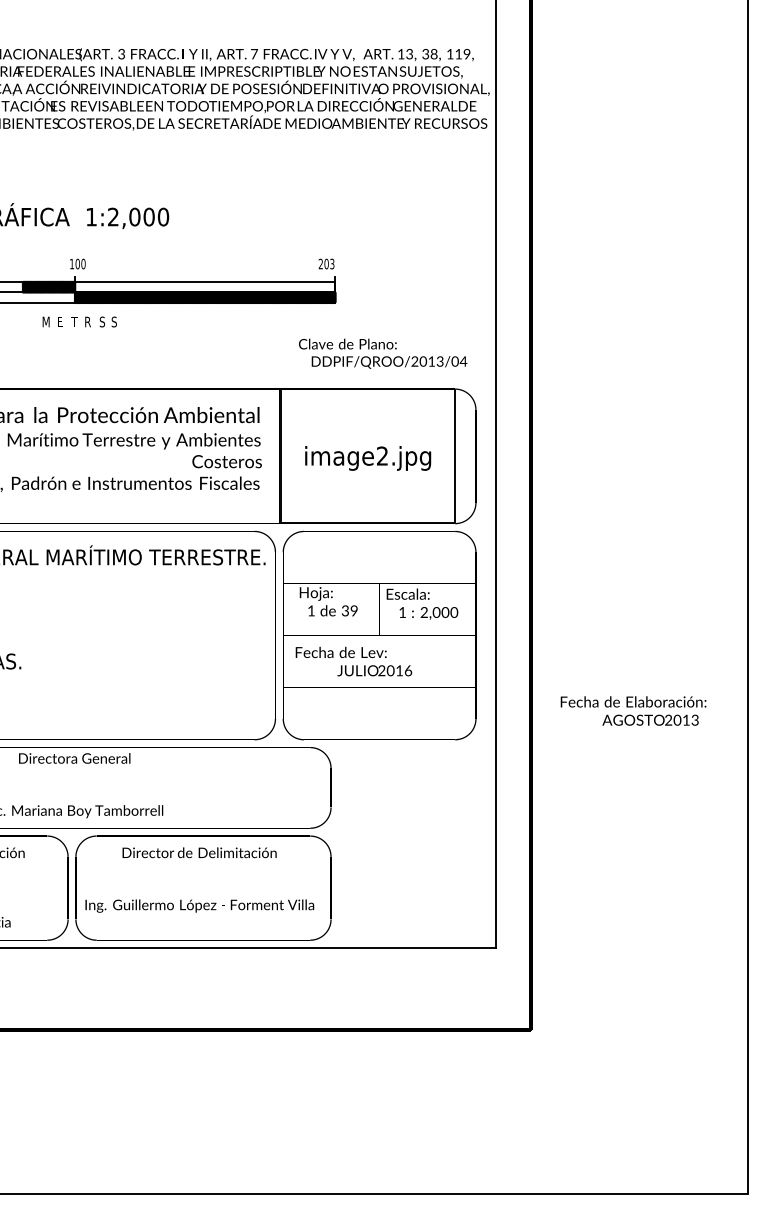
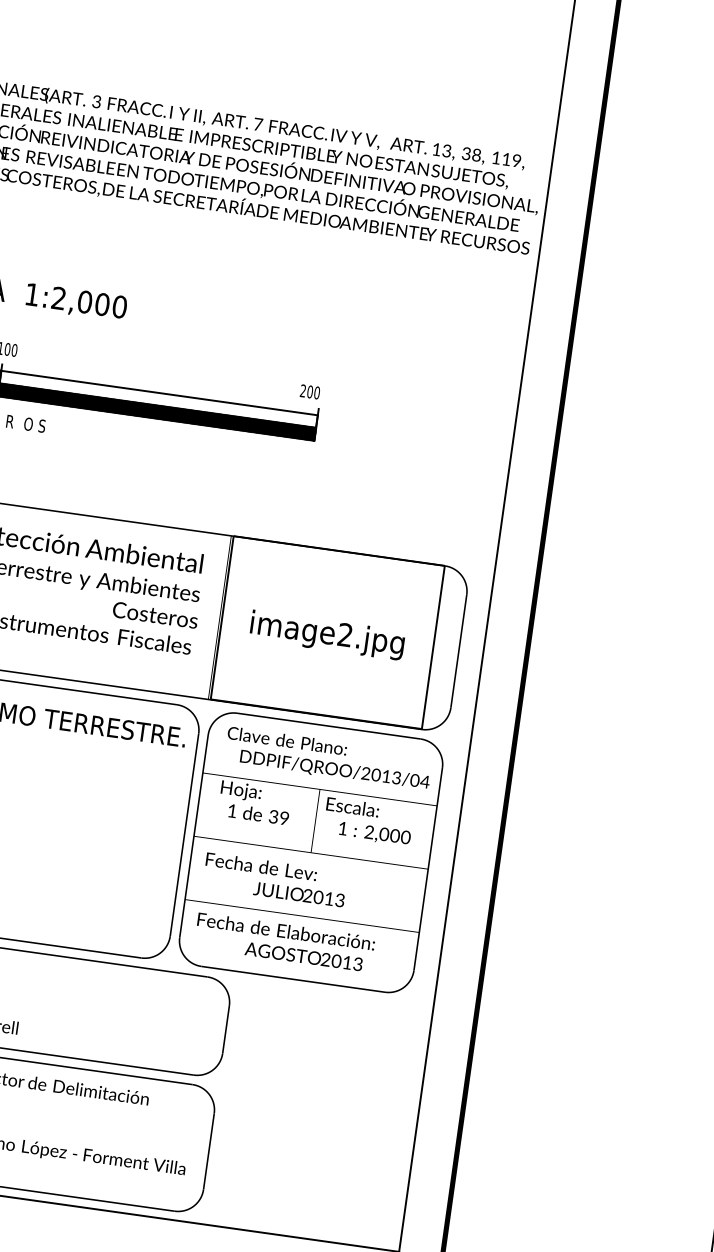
text: (332, 263) -> (317, 392), 203 -> 200
text: (102, 321) -> (27, 423), S -> O
text: (383, 353) -> (329, 758), moved
text: (408, 670) -> (340, 900), 2016 -> 2013
text: (633, 710) -> (284, 941), moved

